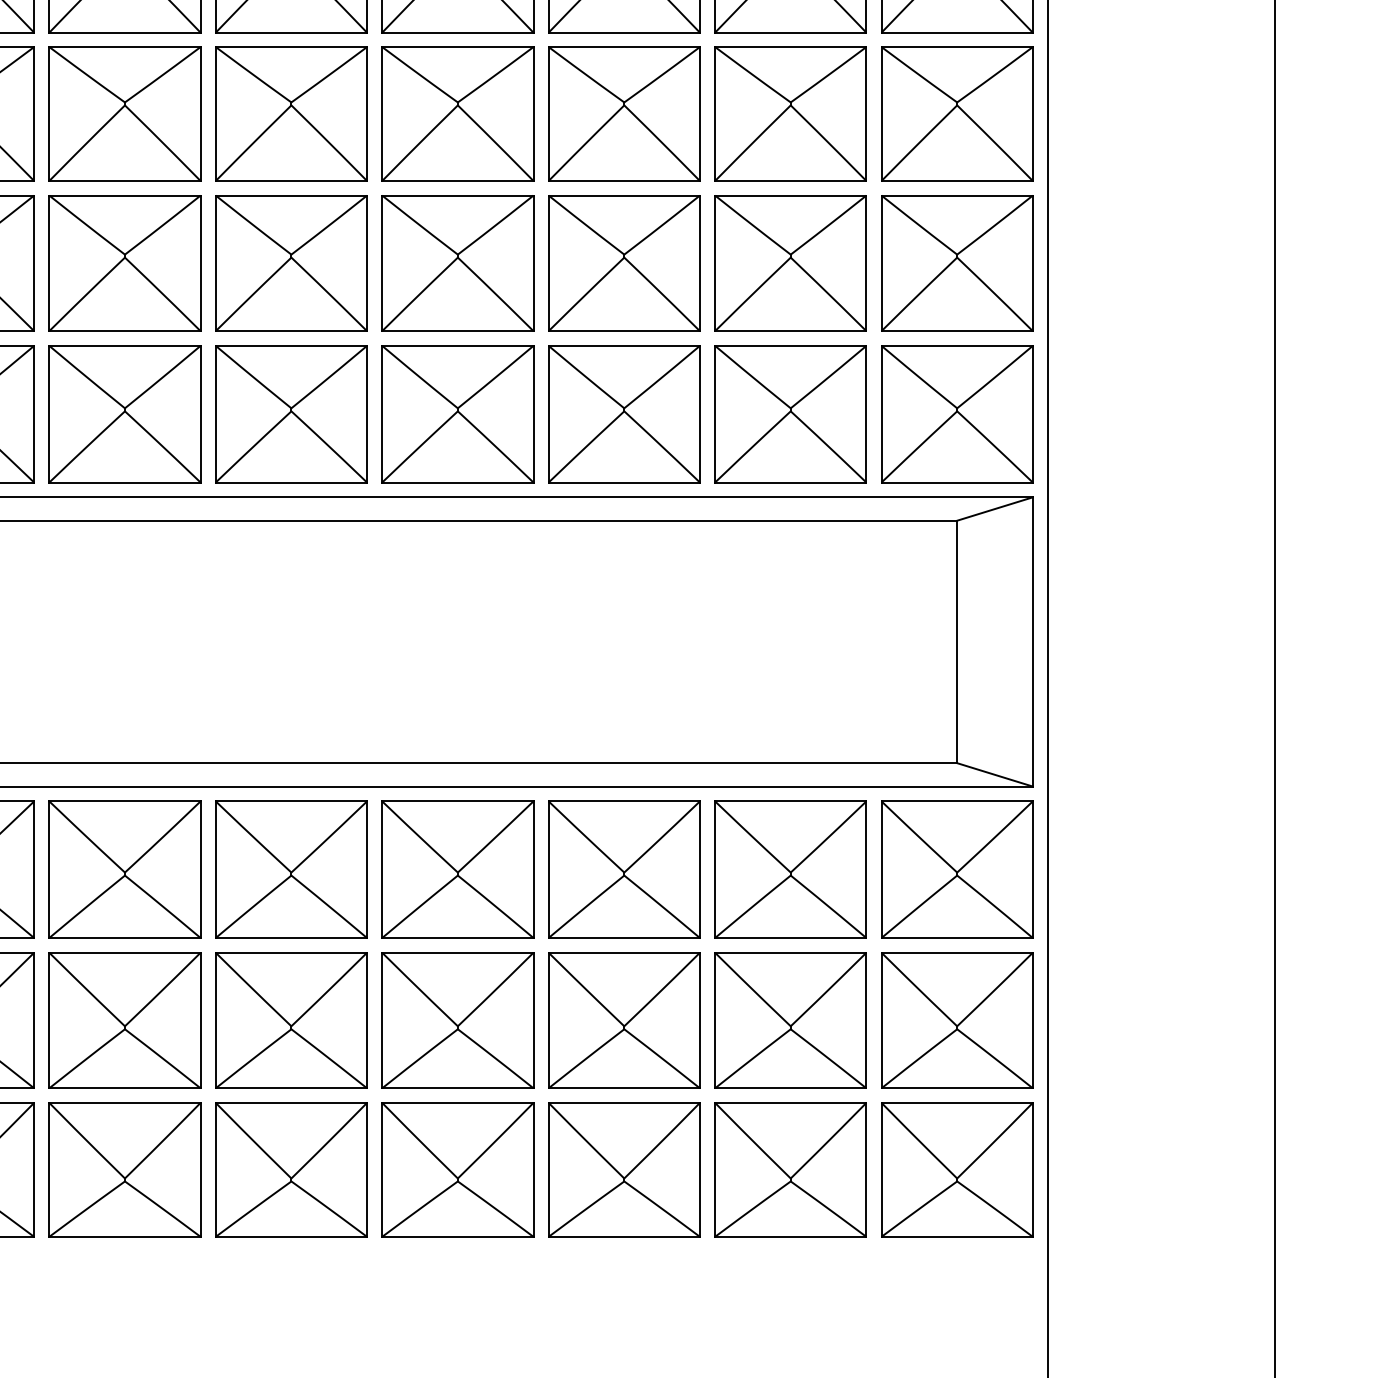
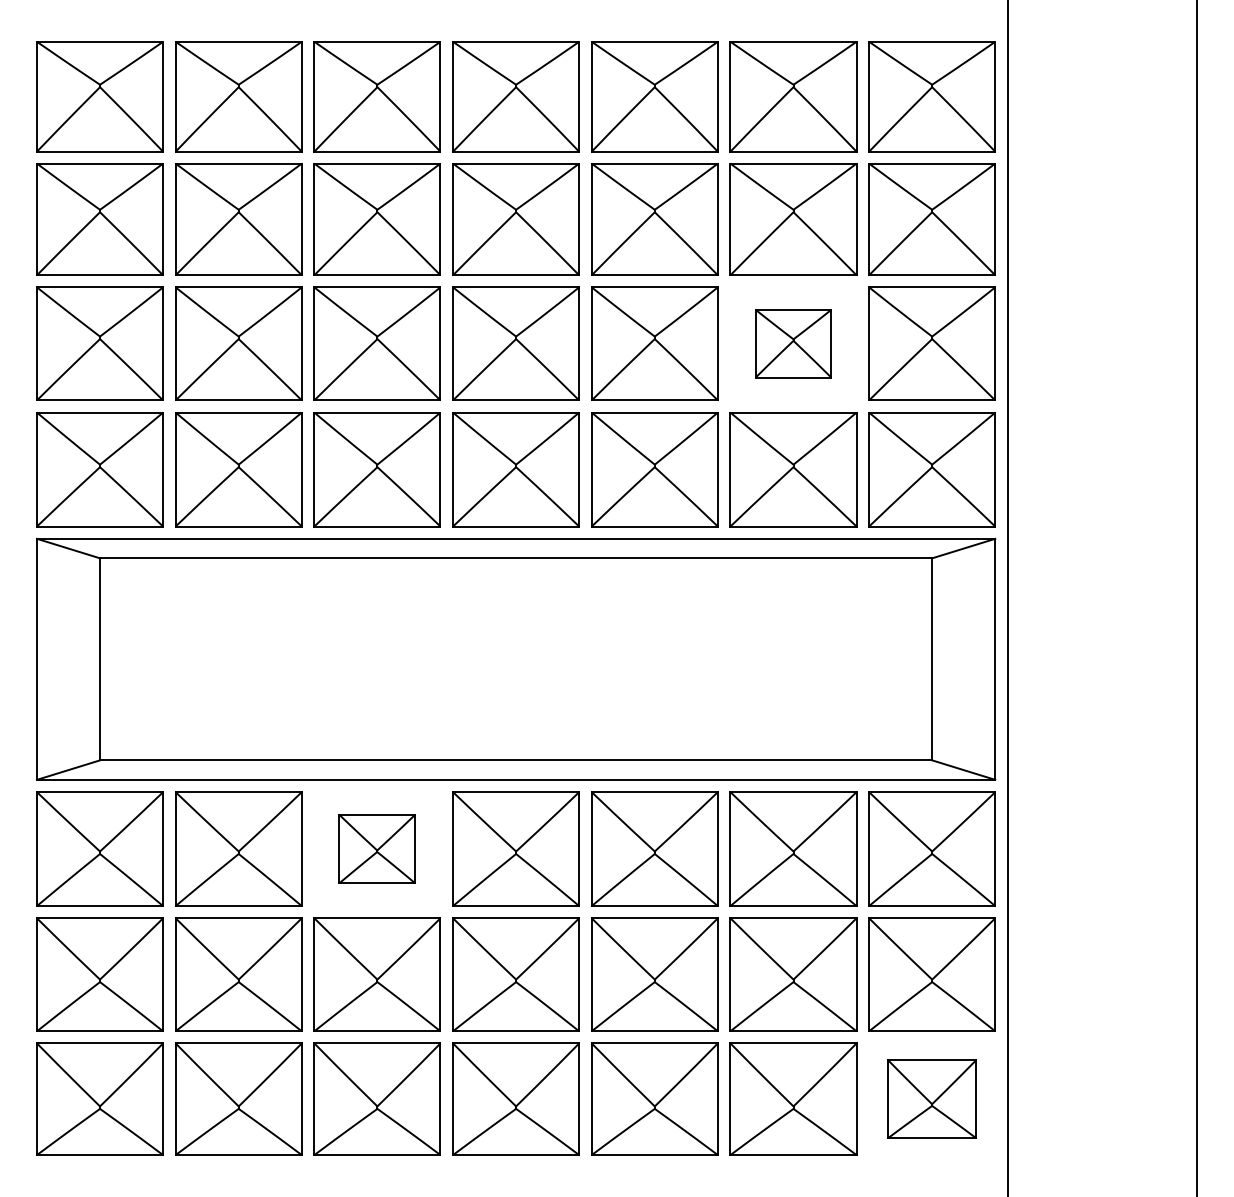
part: (790, 262) -> (793, 343), size x0.6
part: (290, 868) -> (376, 848), size x0.6
part: (956, 1168) -> (931, 1098), size x0.7

